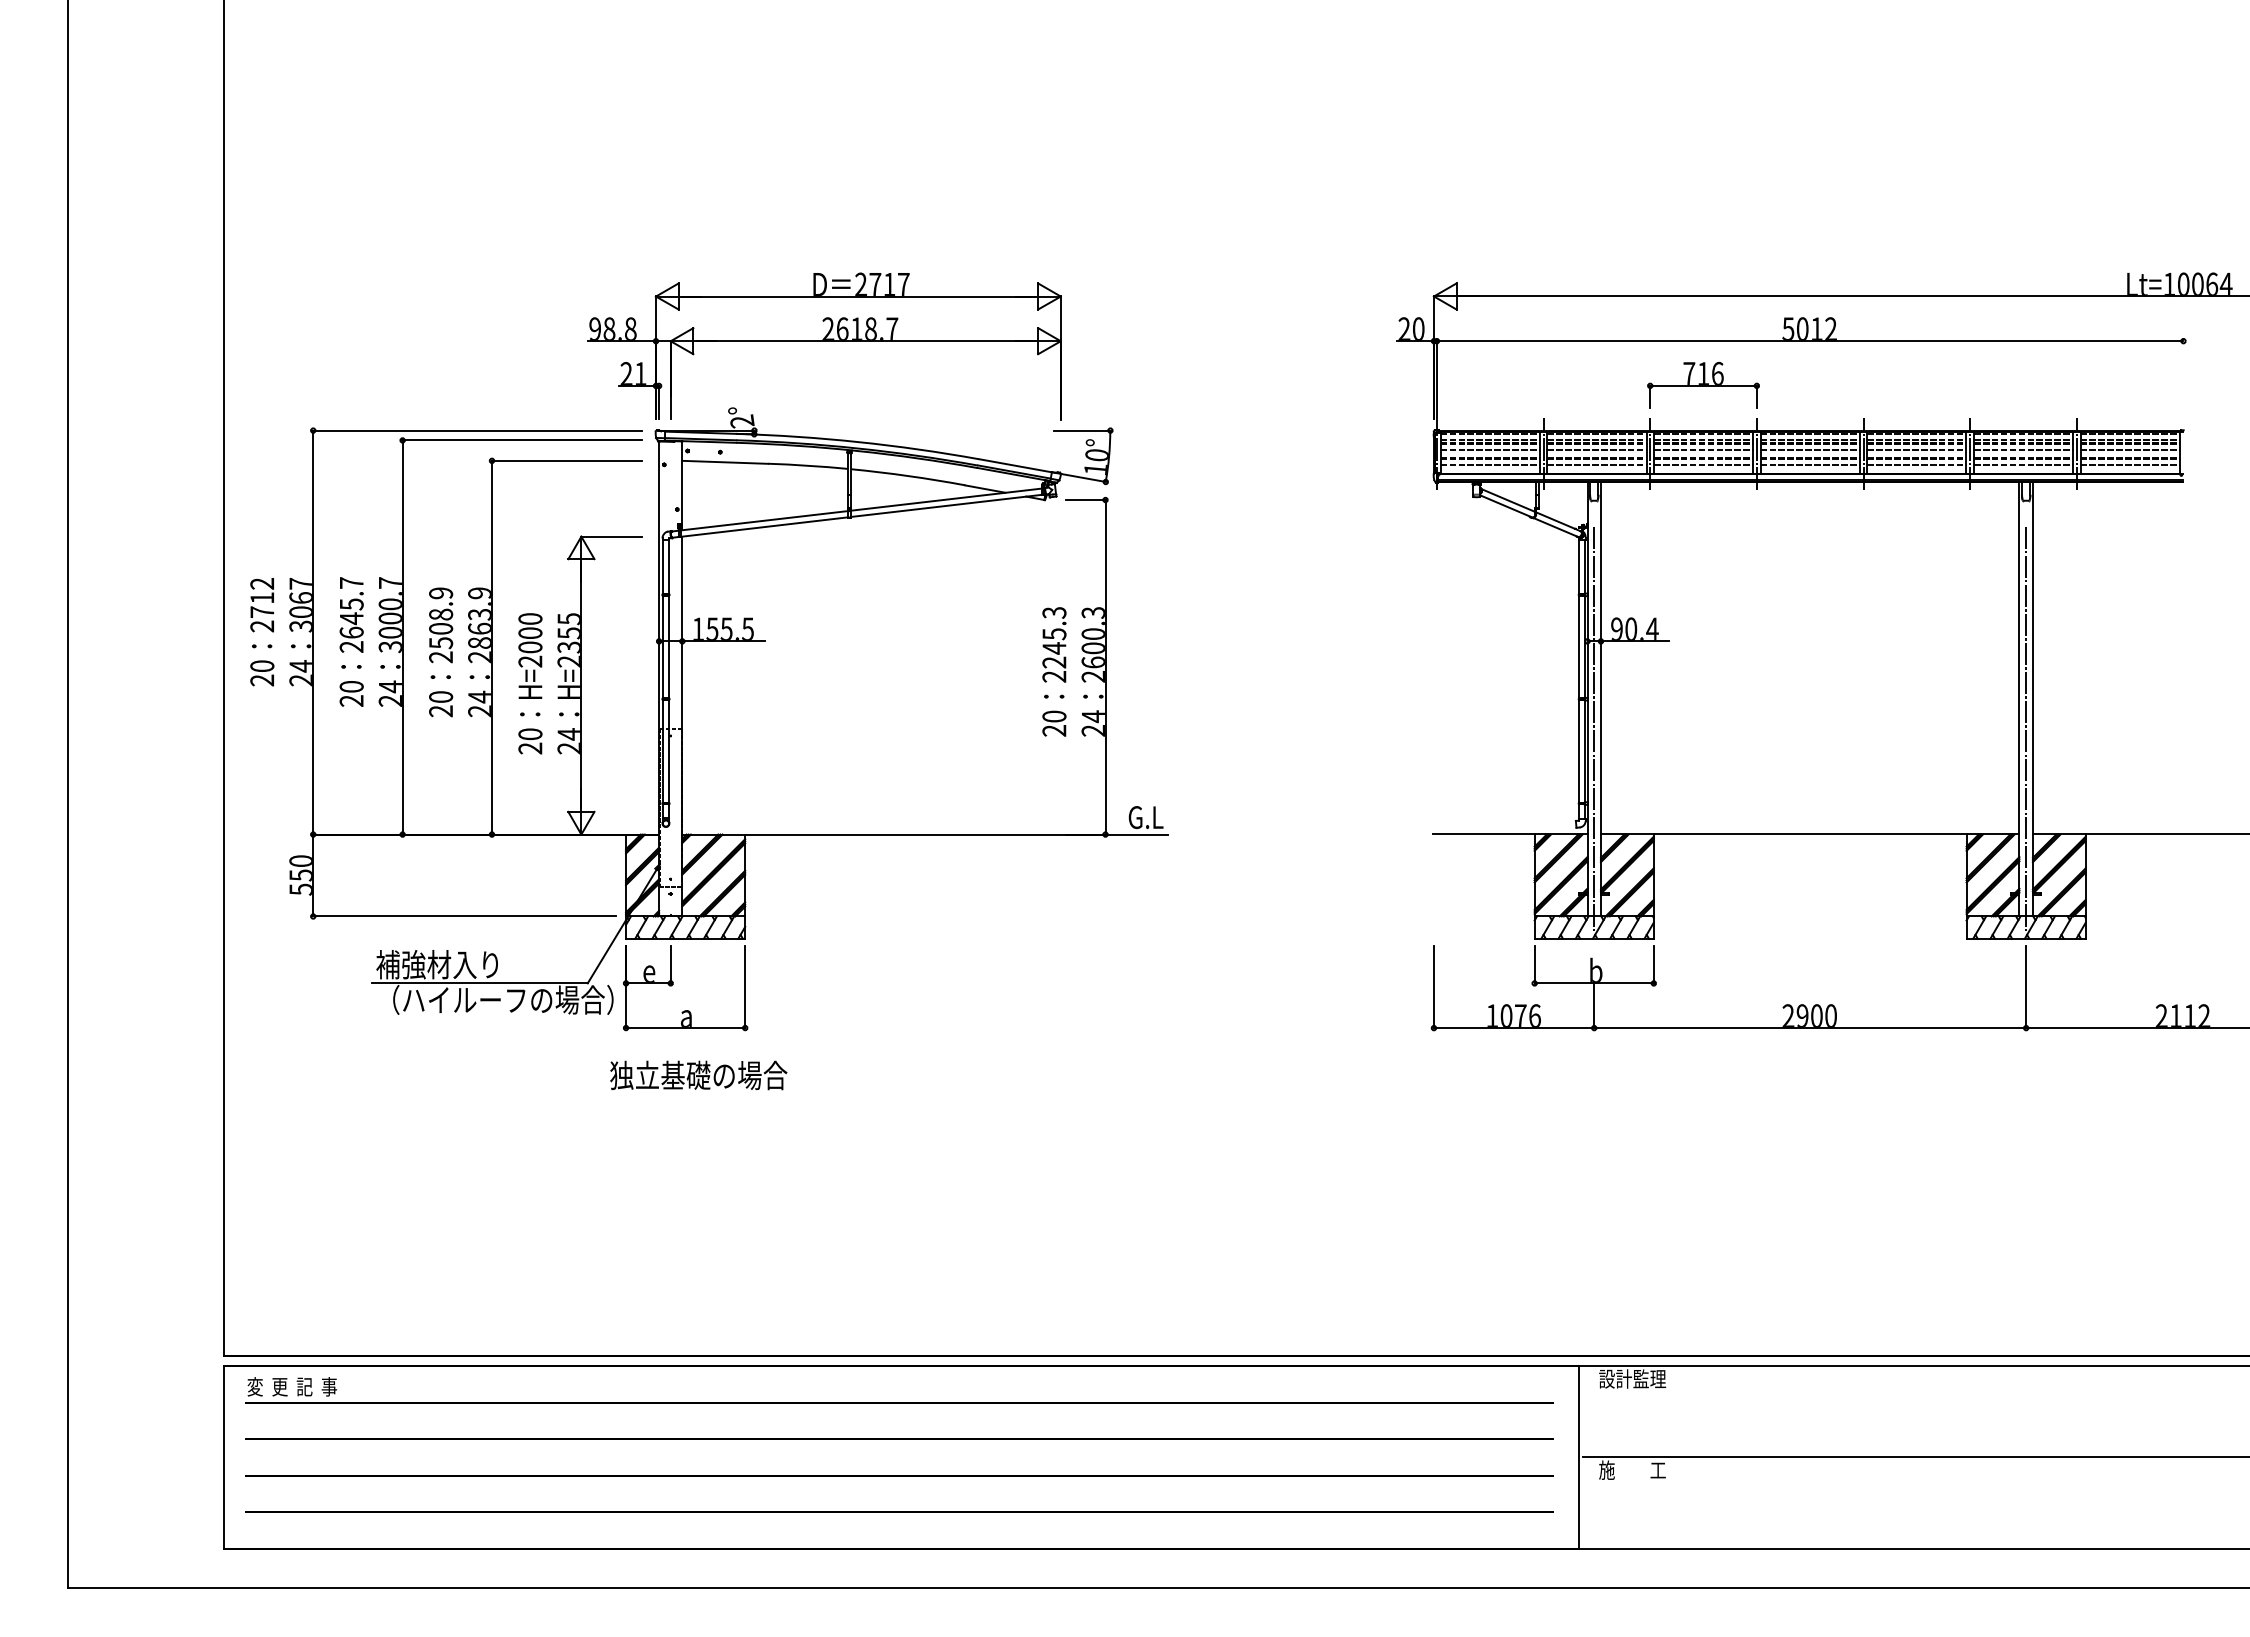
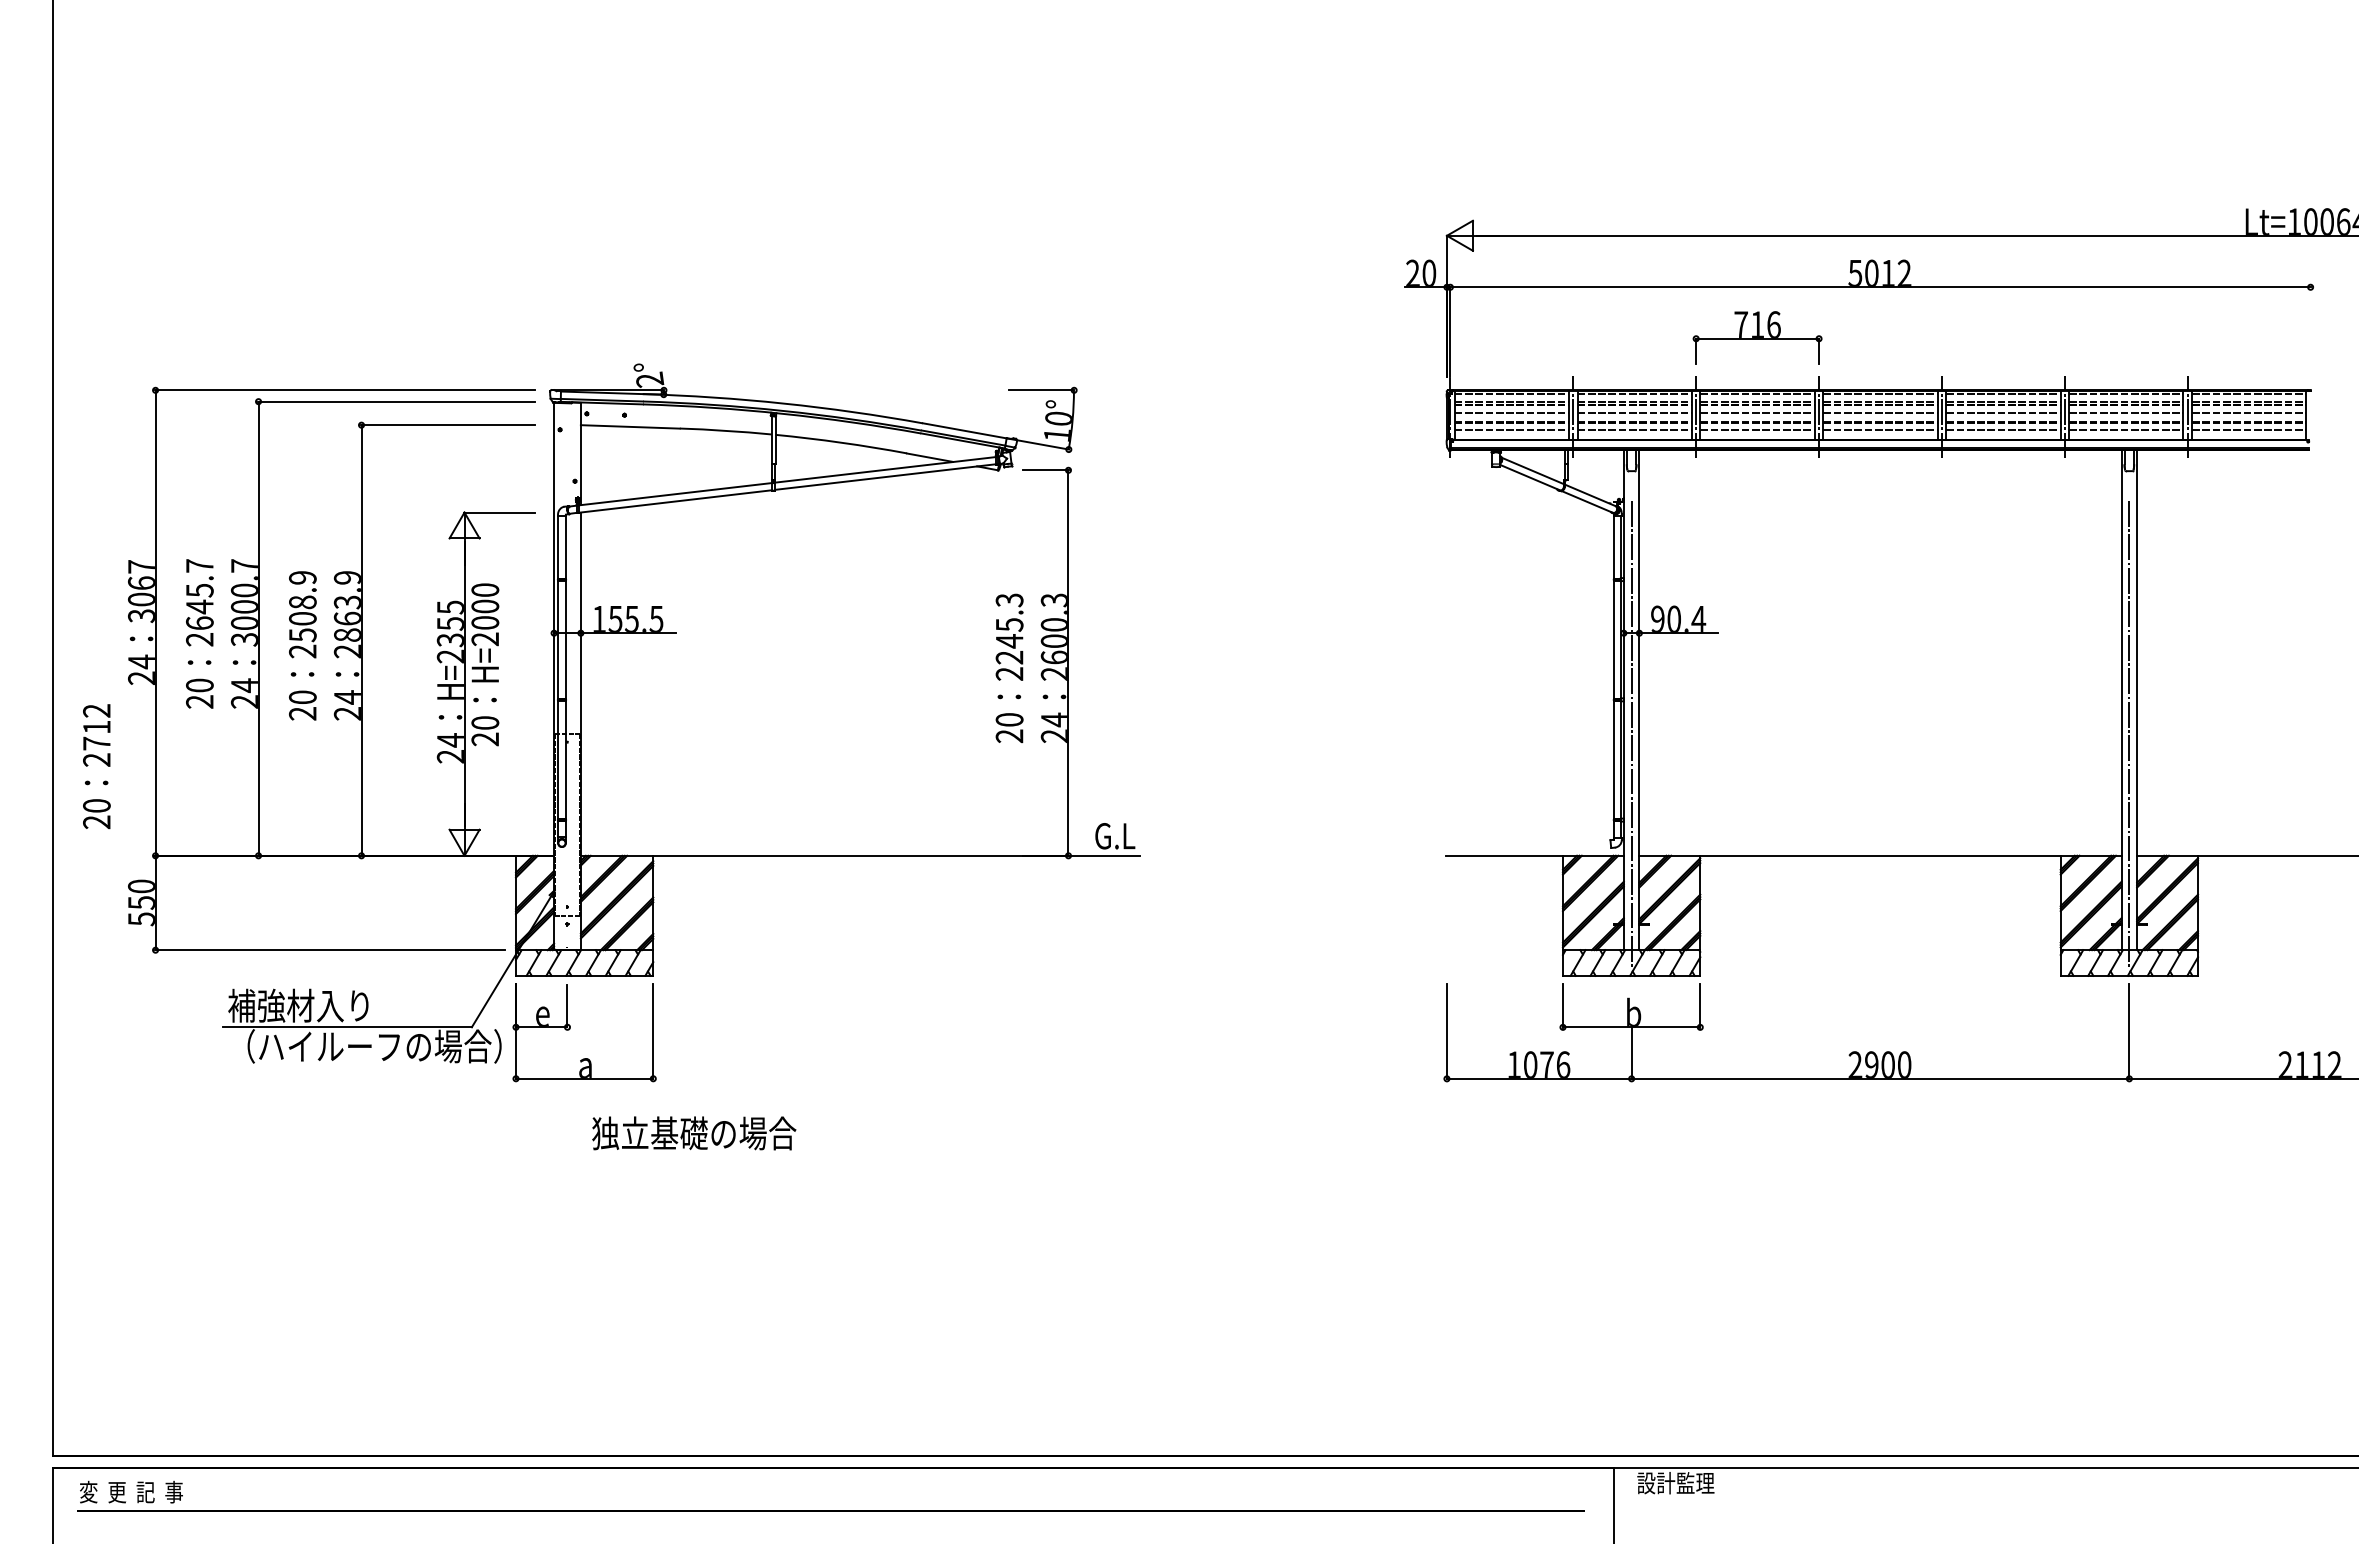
part: (824, 346) -> (744, 293), removed
text: (262, 632) -> (97, 767), moved
text: (530, 683) -> (485, 664), moved
text: (698, 1075) -> (693, 1133), moved

